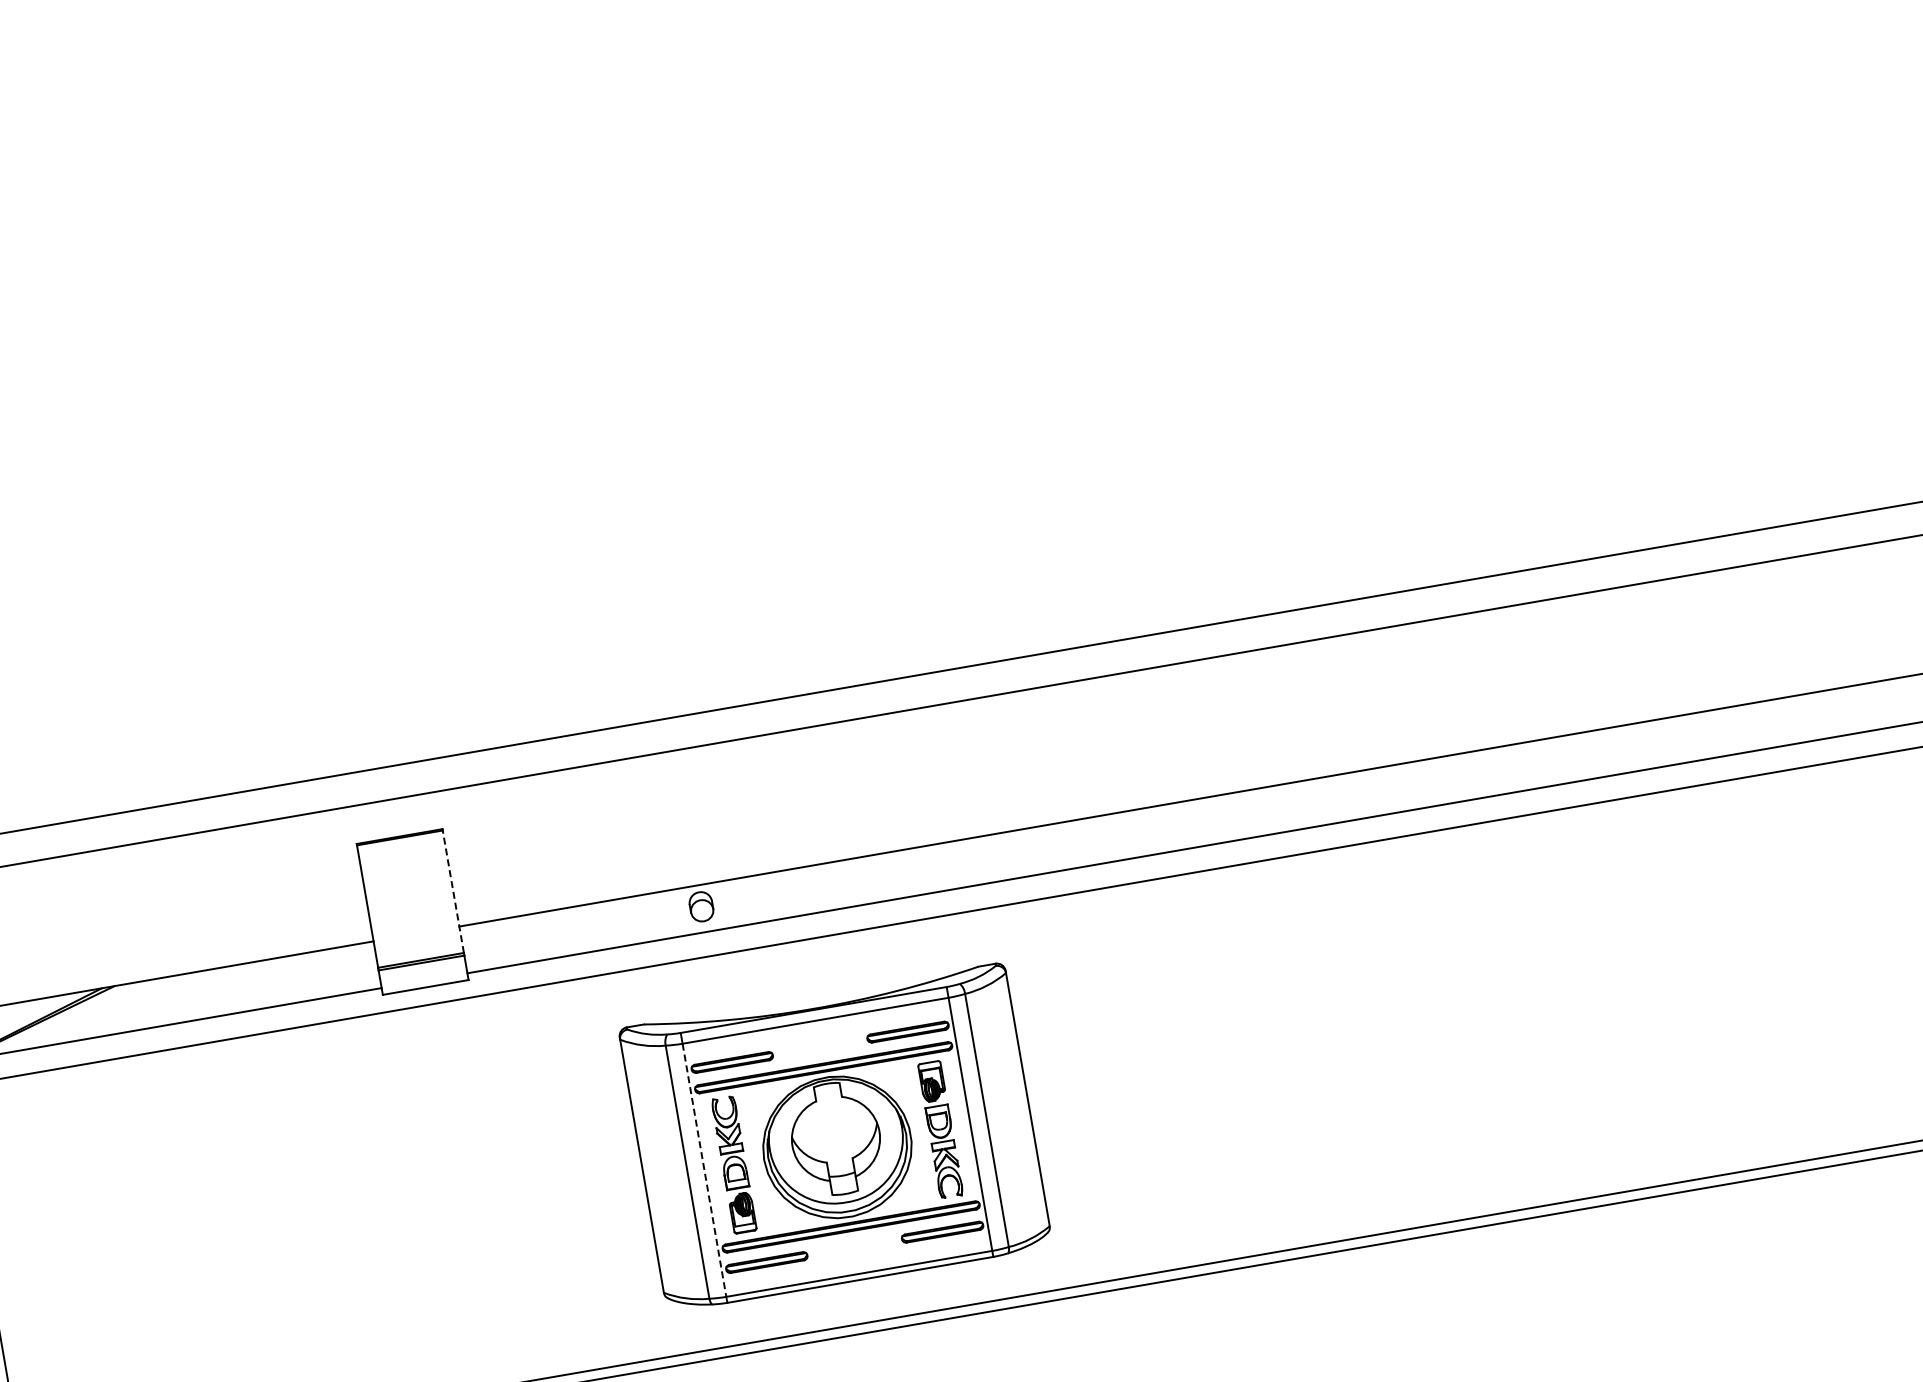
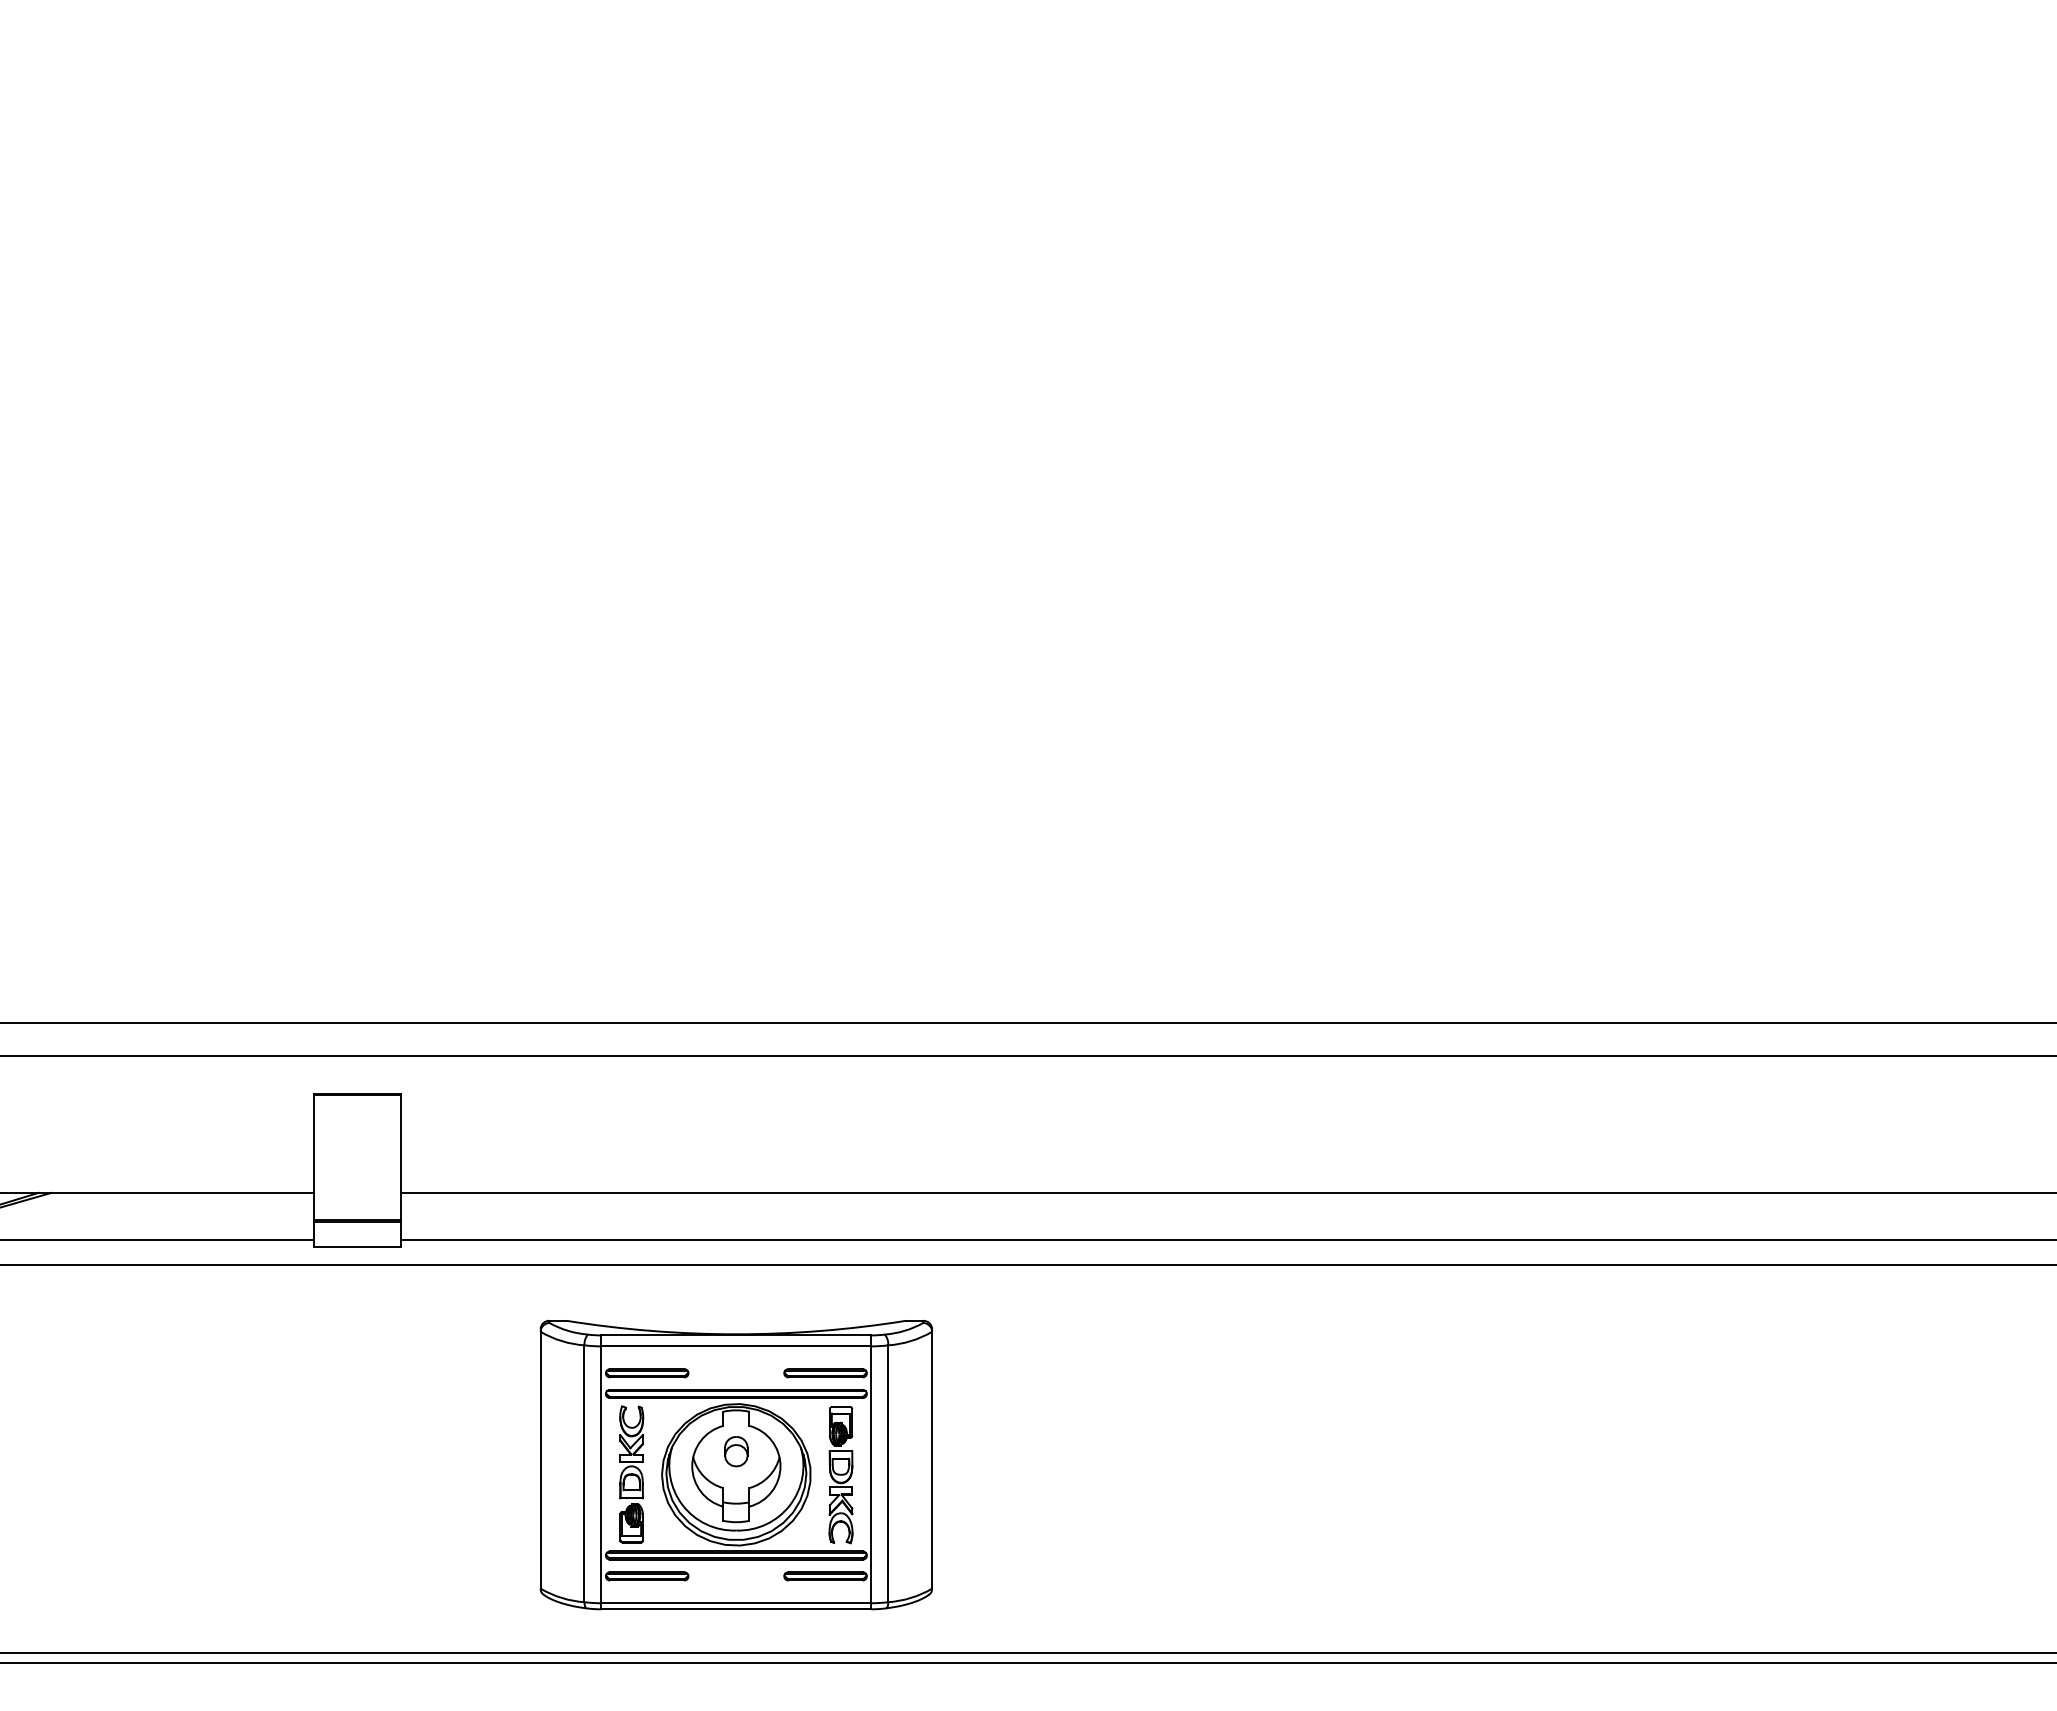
line: (453, 891) -> (401, 1157), dashed -> solid
part: (701, 906) -> (736, 1451), moved
line: (704, 1170) -> (601, 1475), dashed -> solid

